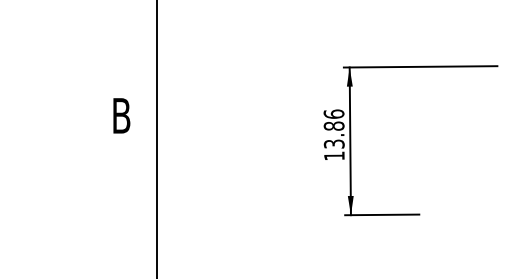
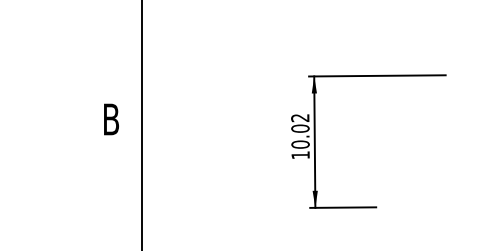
text: (334, 128) -> (300, 130), 13.86 -> 10.02

